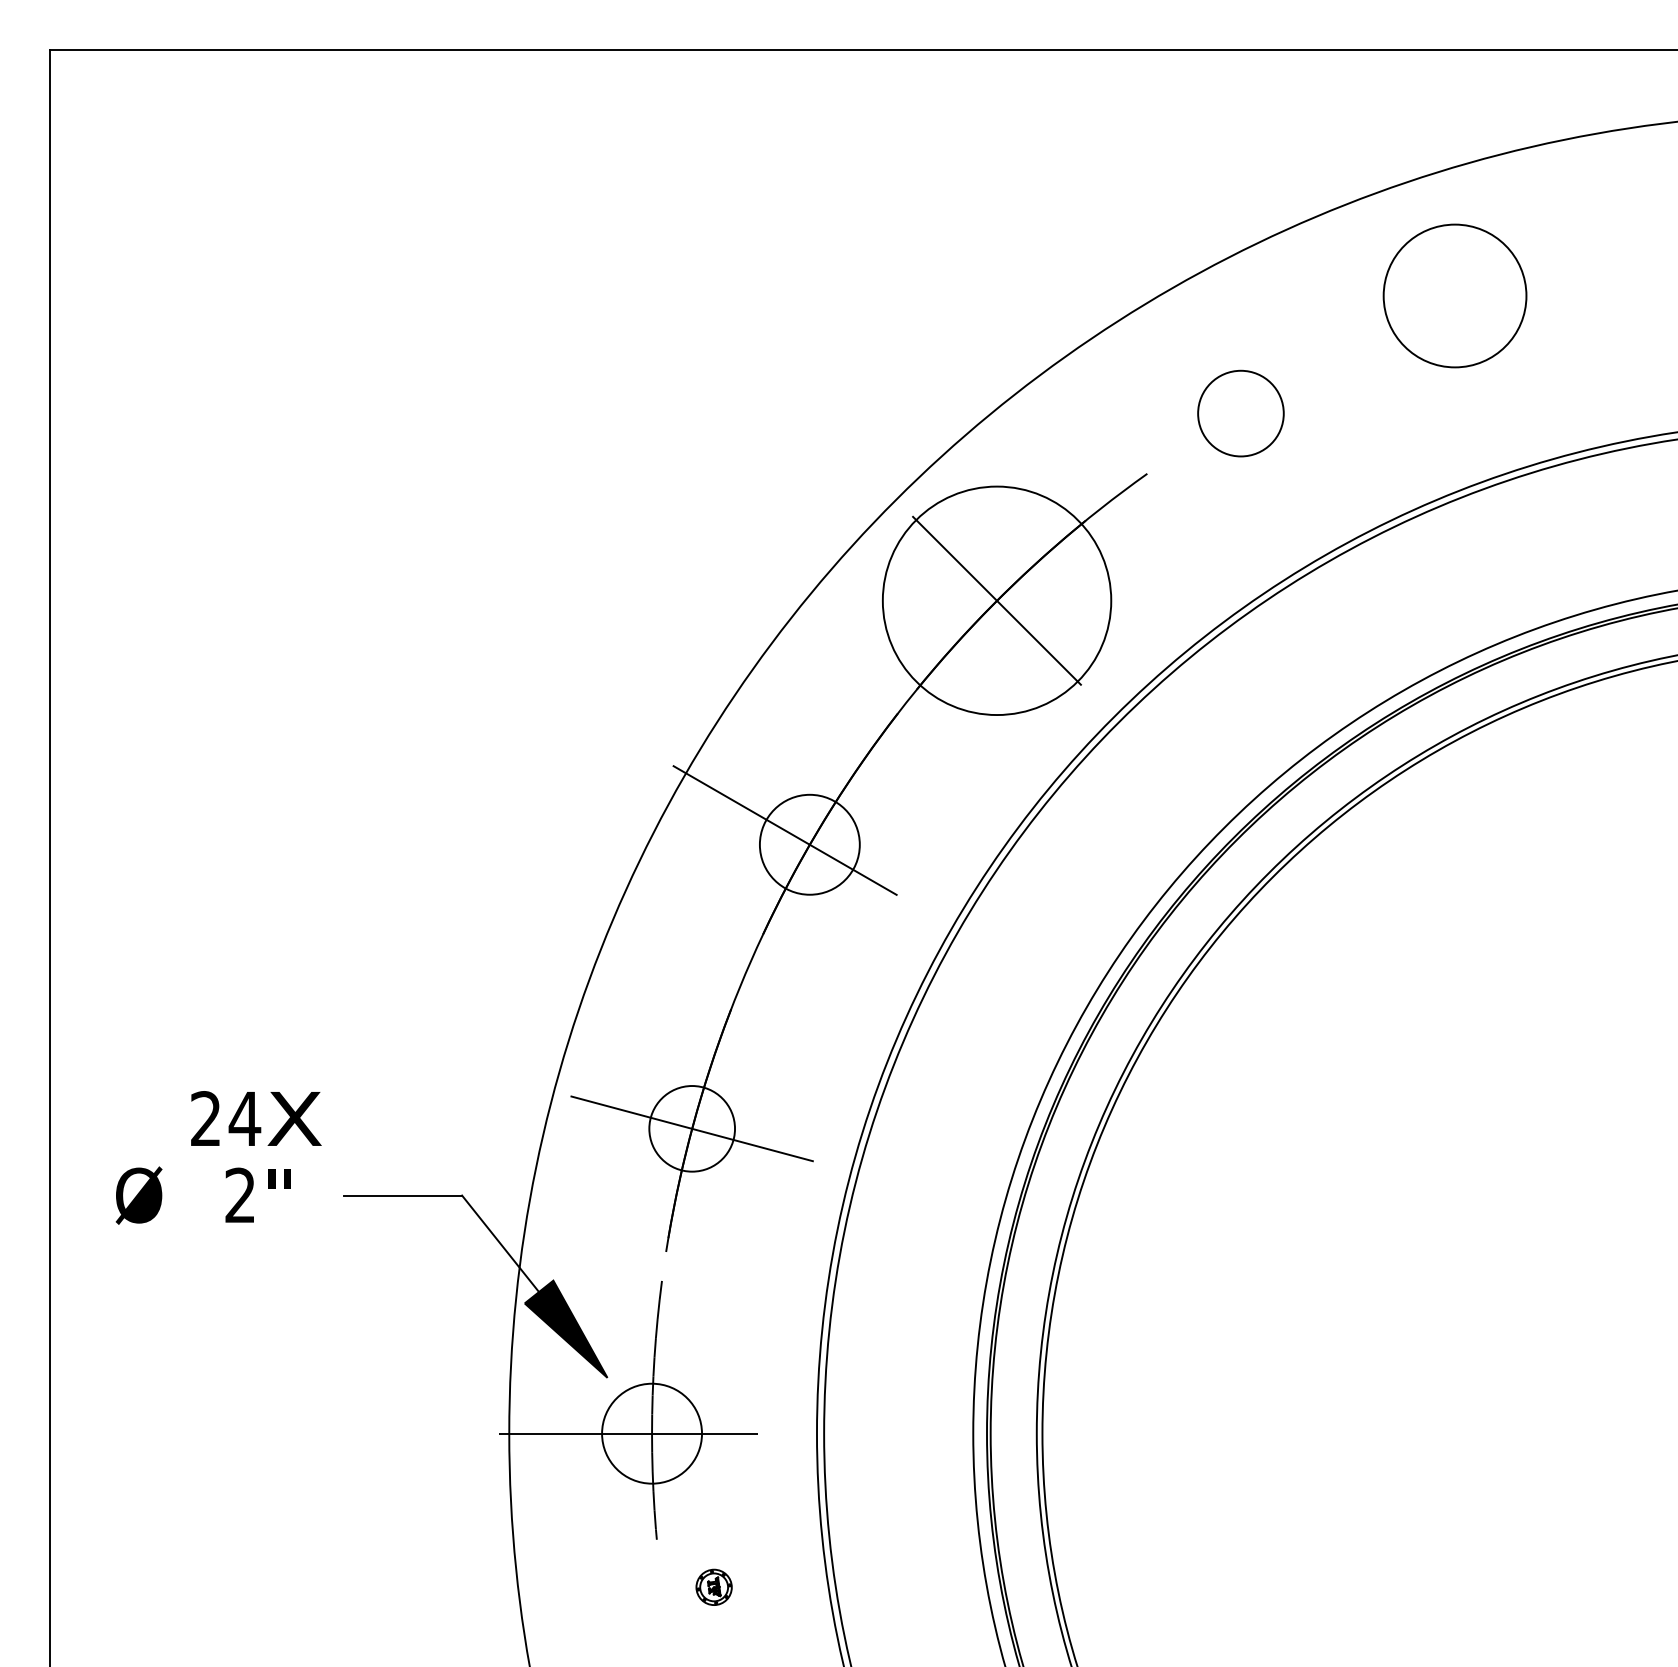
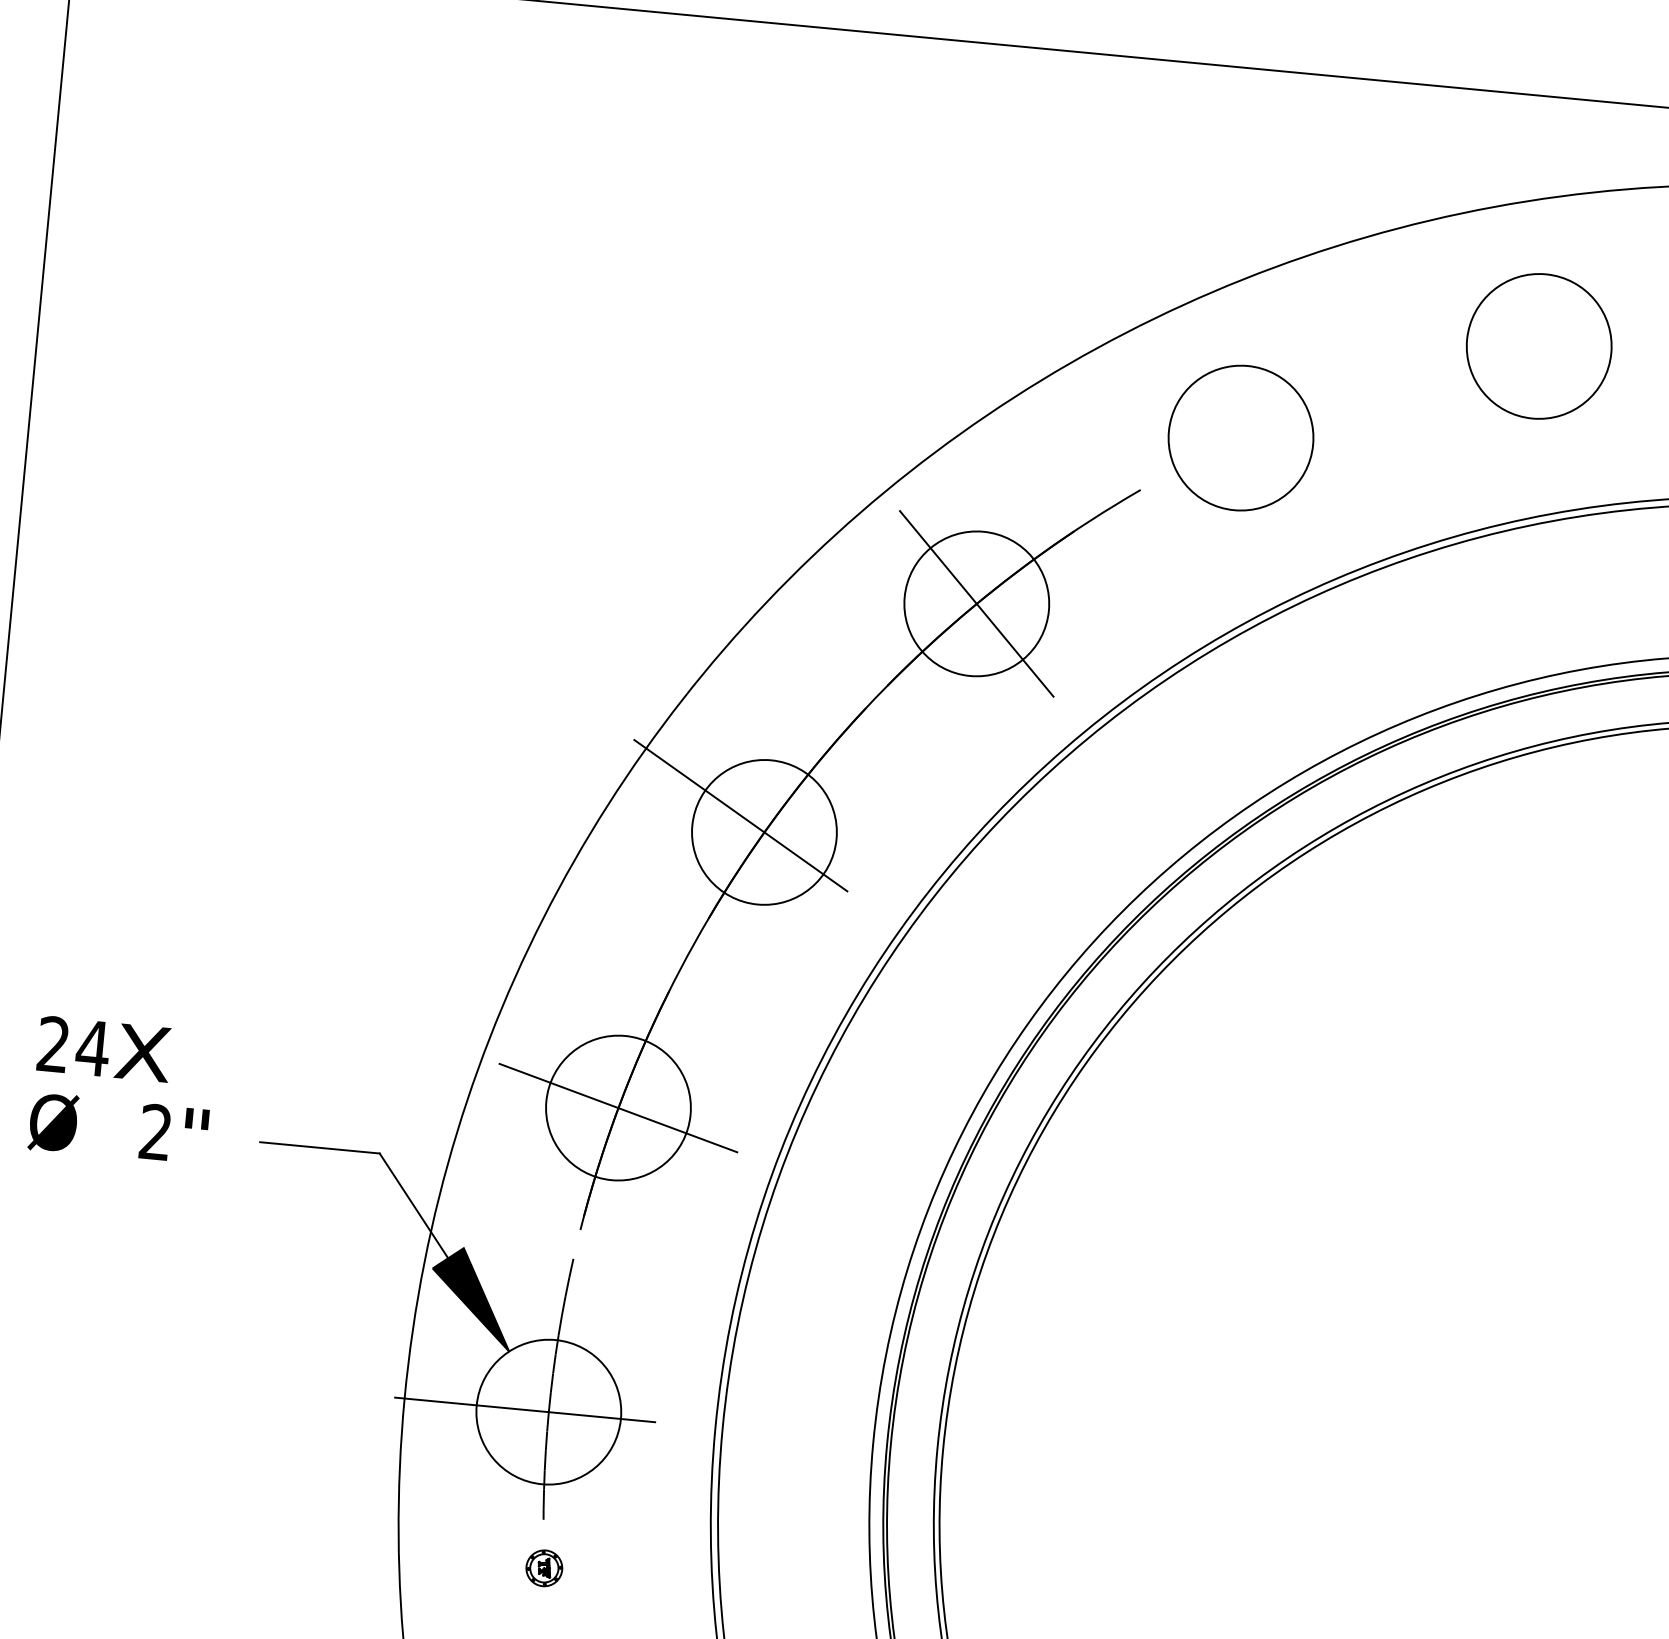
circle: (1454, 295) -> (1538, 345), moved
circle: (1240, 413) -> (1240, 437), size x1.67
circle: (996, 600) -> (976, 603), size x0.62
circle: (809, 844) -> (764, 832), size x1.43
text: (256, 1118) -> (104, 1048), moved
circle: (691, 1128) -> (617, 1107), size x1.67
circle: (651, 1433) -> (548, 1411), size x1.43
part: (713, 1586) -> (543, 1567), moved

